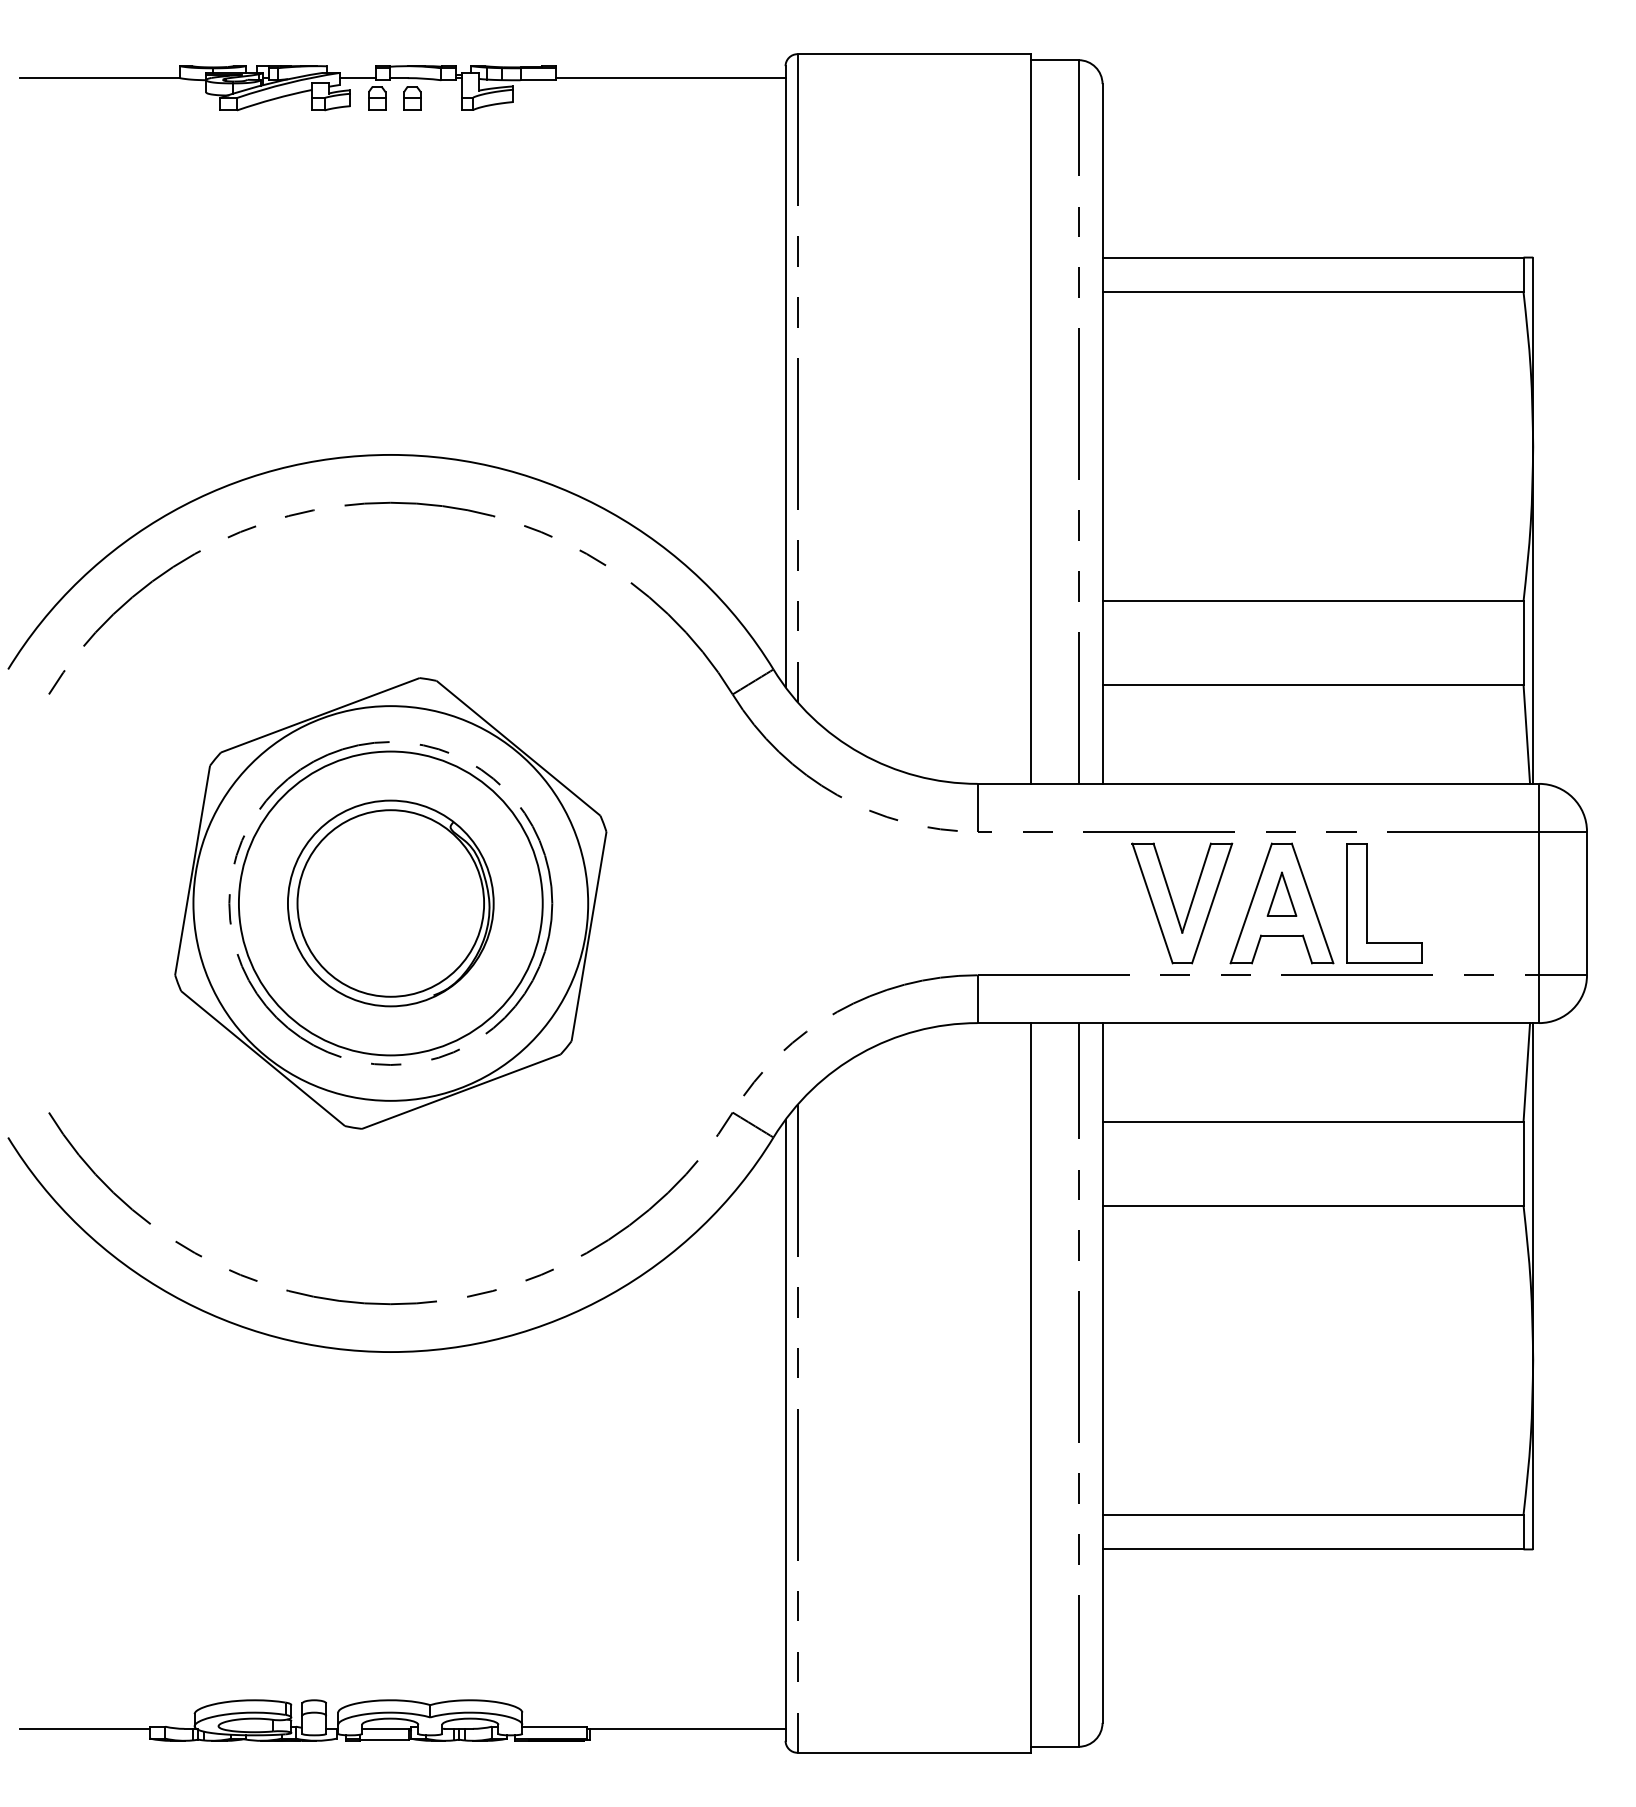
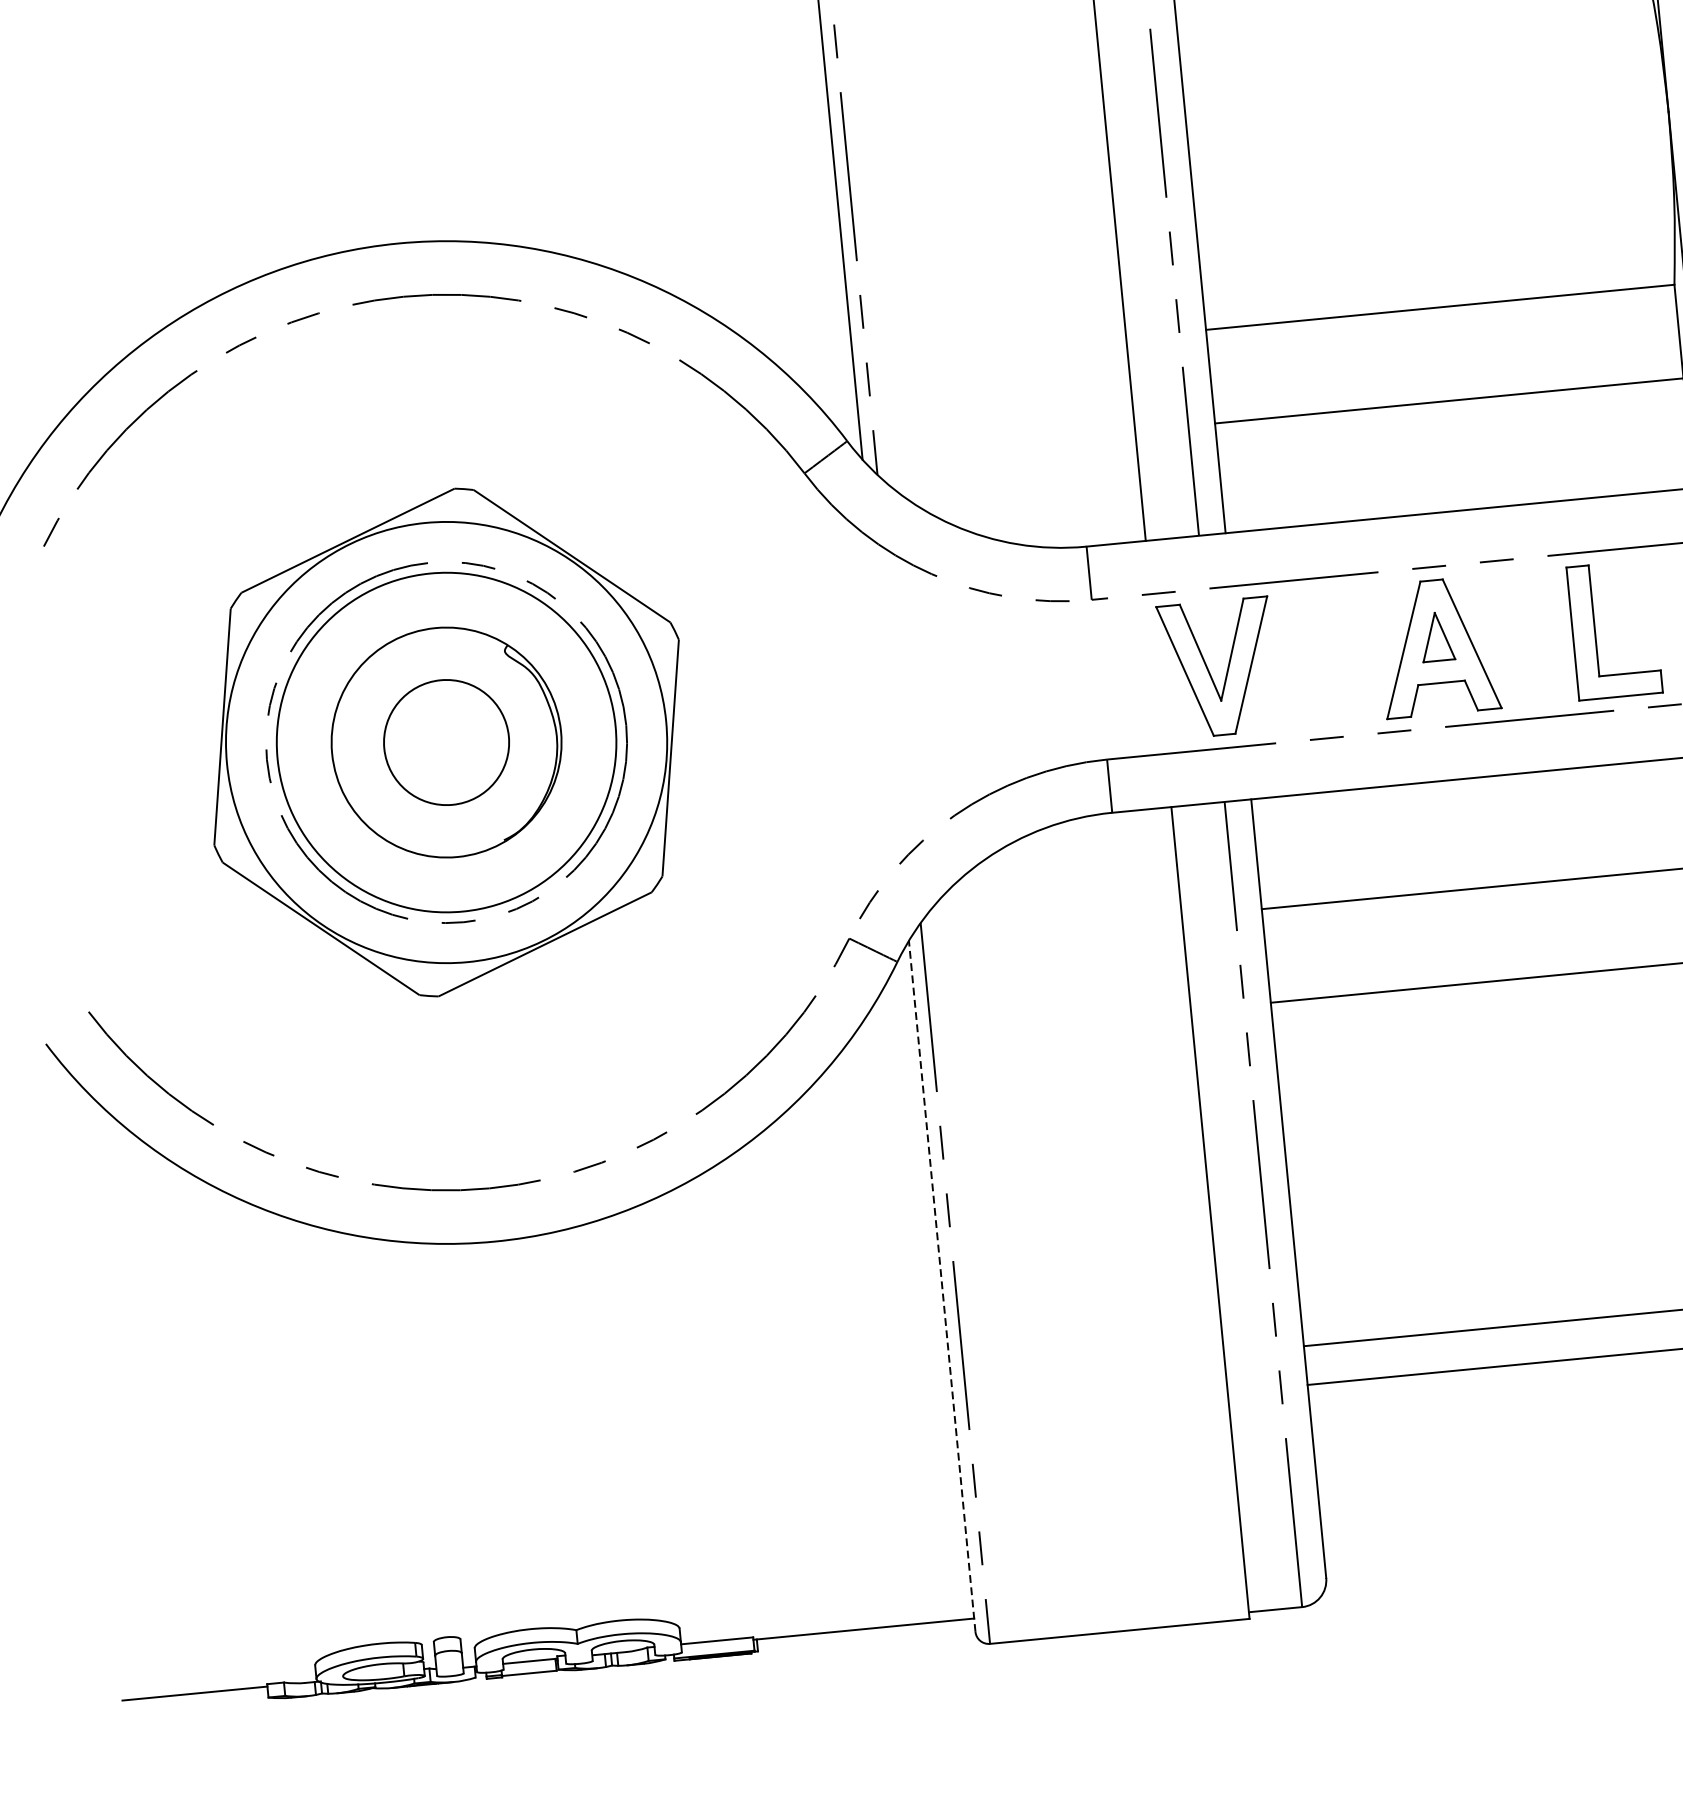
circle: (390, 903) -> (446, 742), size x0.6
part: (1367, 903) -> (1595, 631), moved
part: (1189, 906) -> (1226, 670), moved
line: (785, 1430) -> (942, 1286), solid -> dashed

